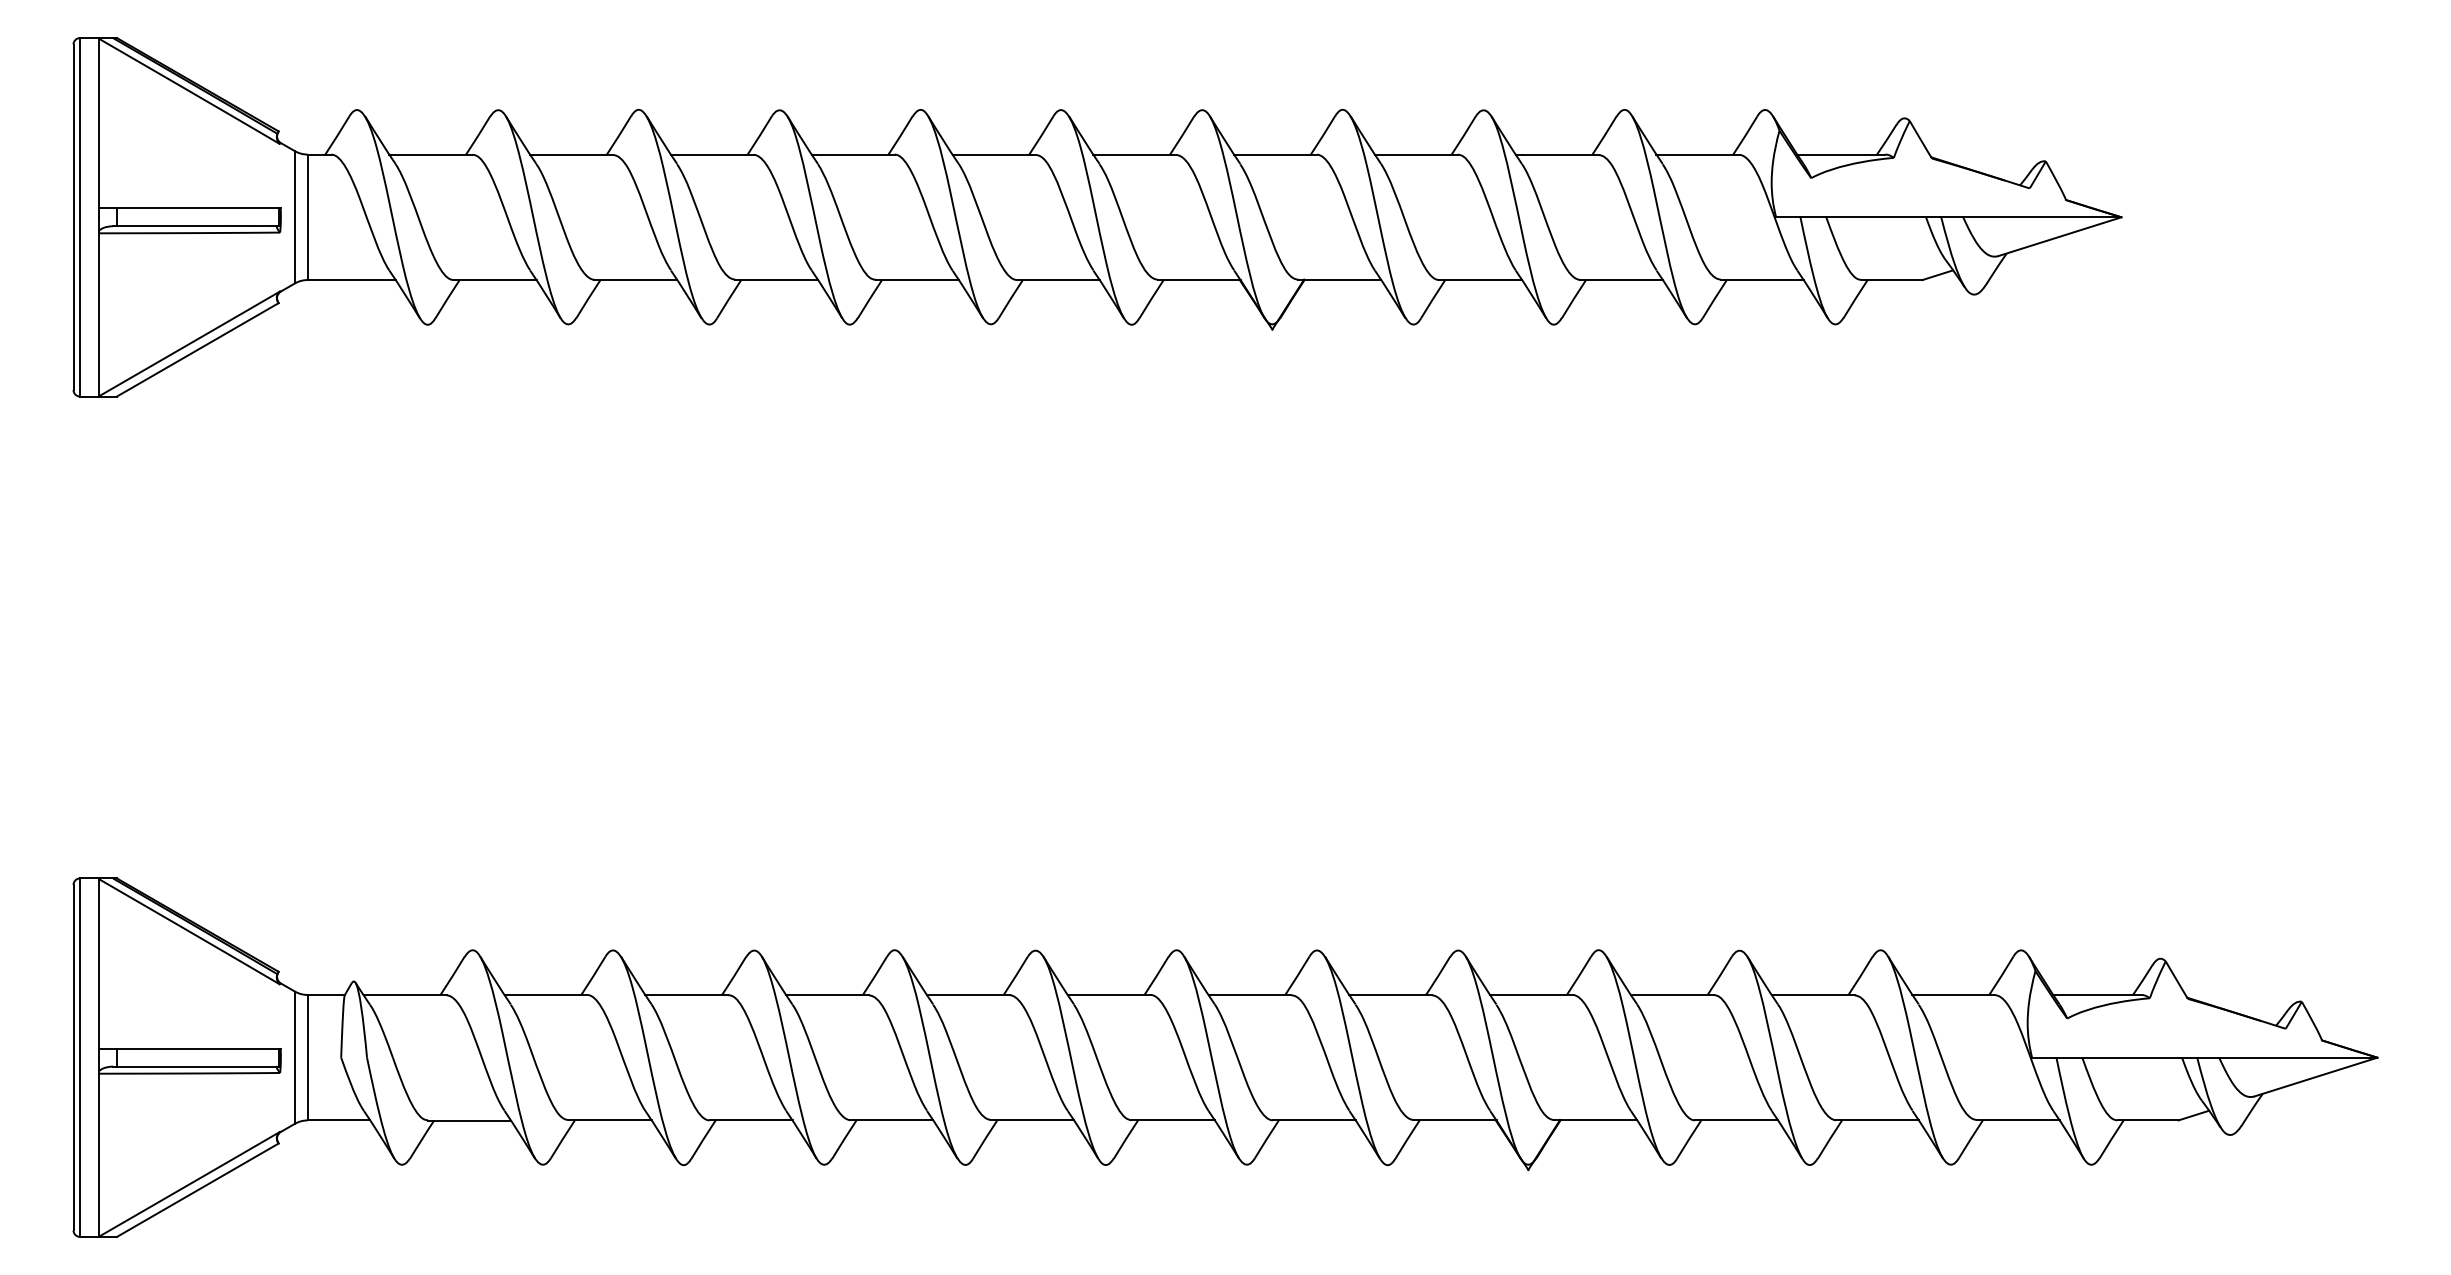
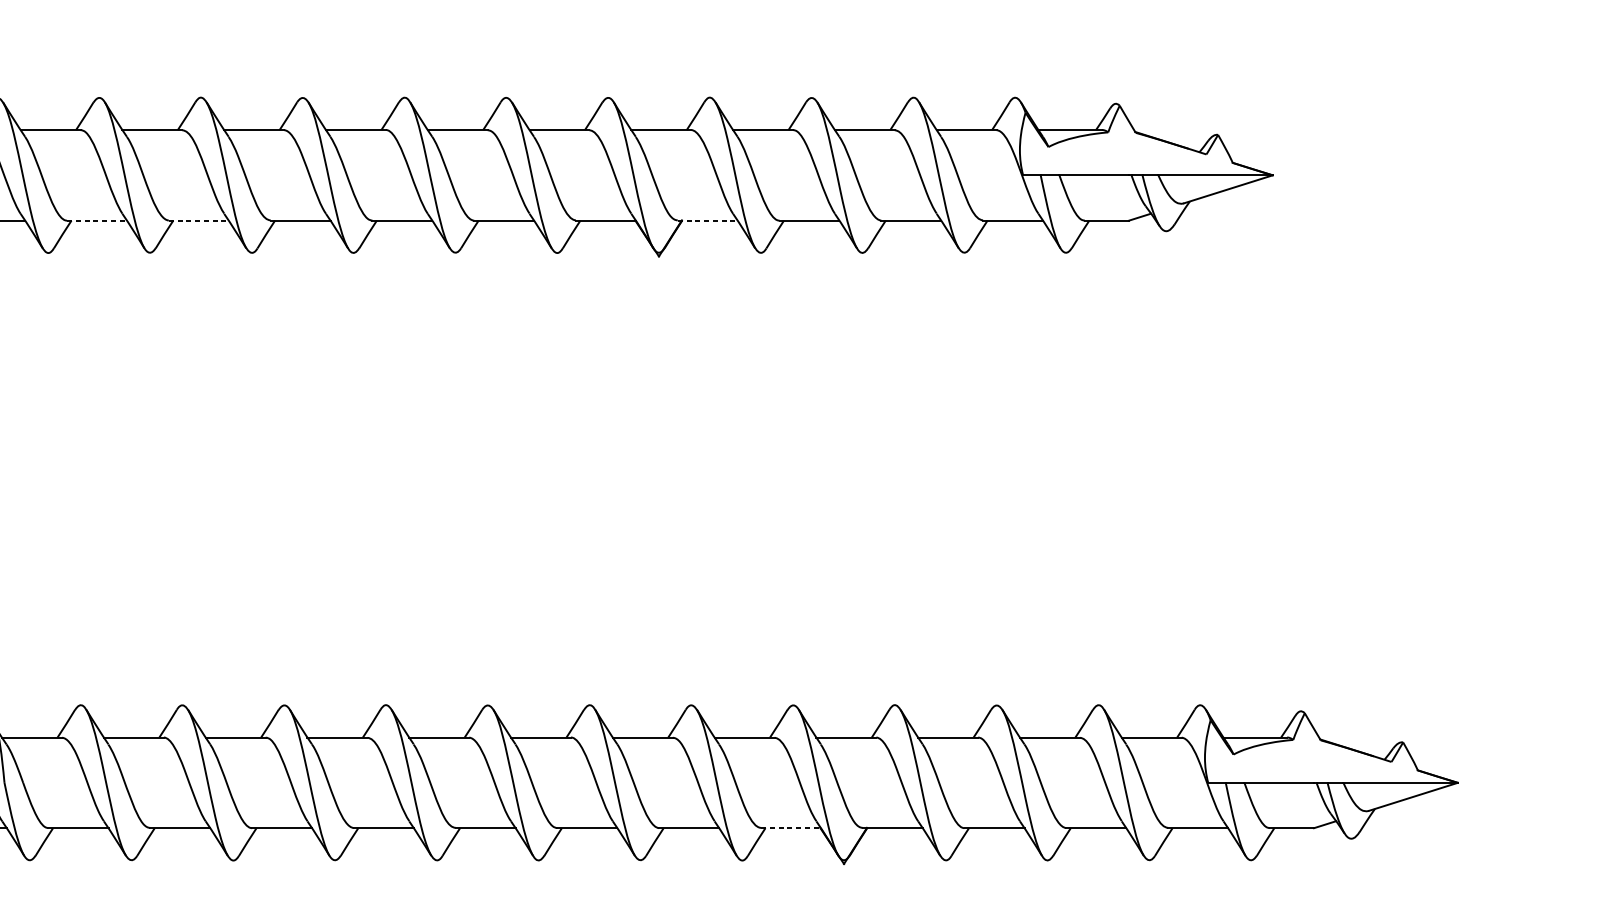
line: (495, 280) -> (97, 221), solid -> dashed
line: (636, 280) -> (199, 221), solid -> dashed
line: (1340, 280) -> (708, 221), solid -> dashed
line: (1455, 1120) -> (791, 828), solid -> dashed

